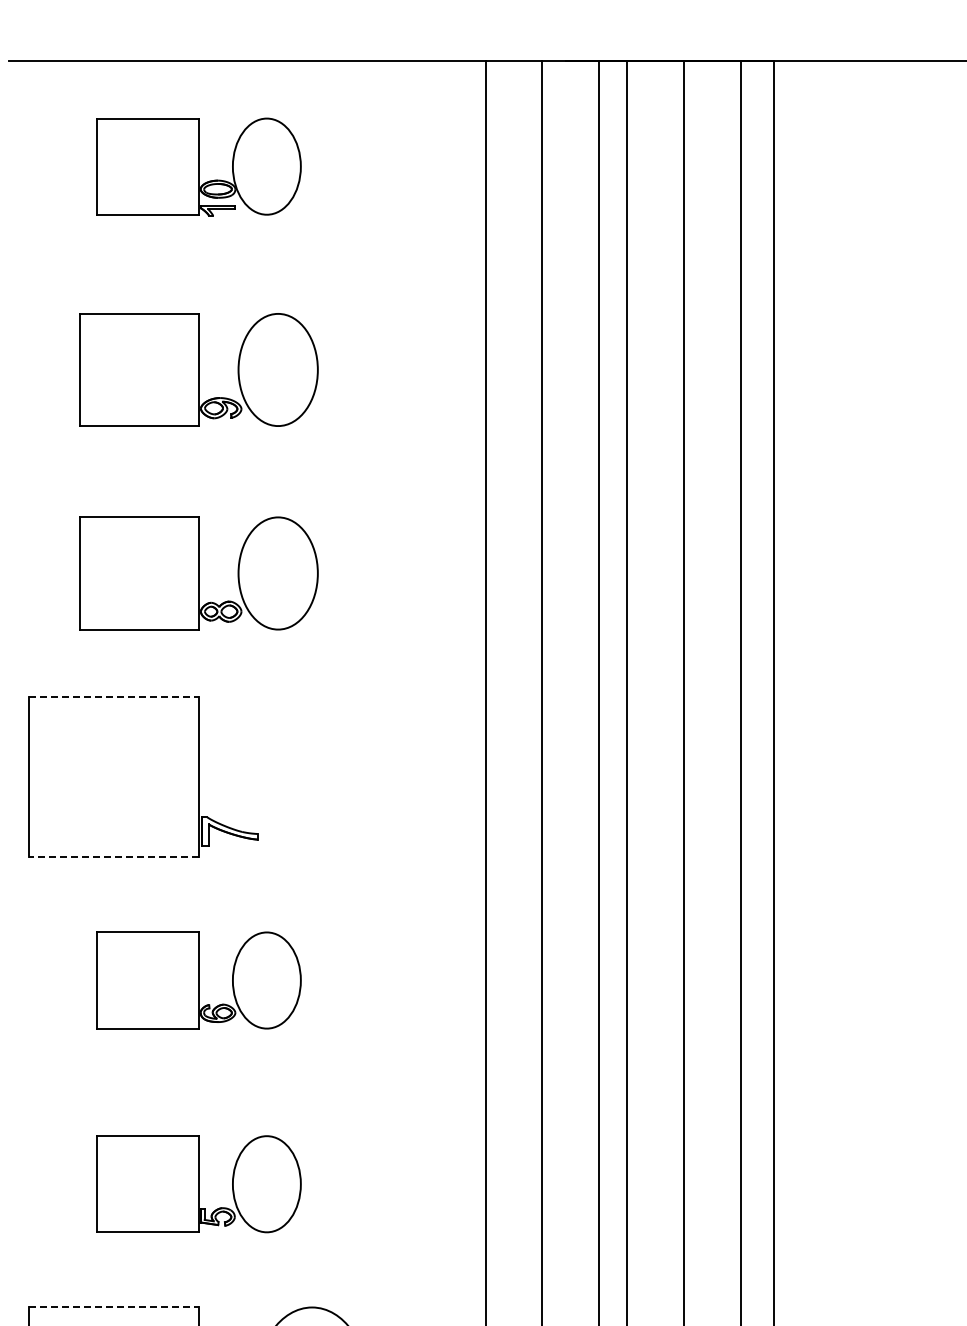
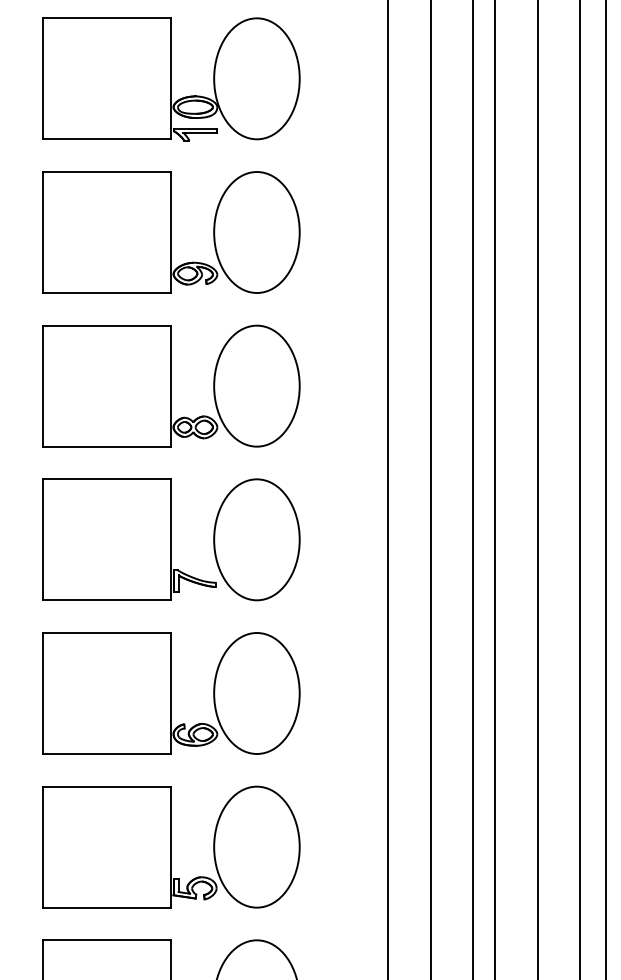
part: (198, 166) -> (171, 78), size x1.67
part: (198, 369) -> (171, 232), size x1.43
part: (198, 573) -> (171, 386), size x1.43
line: (113, 696) -> (106, 479), dashed -> solid
part: (311, 776) -> (256, 539), added
line: (113, 857) -> (106, 600), dashed -> solid
part: (198, 980) -> (171, 693), size x1.67
part: (198, 1184) -> (171, 847), size x1.67
line: (113, 1307) -> (106, 940), dashed -> solid

